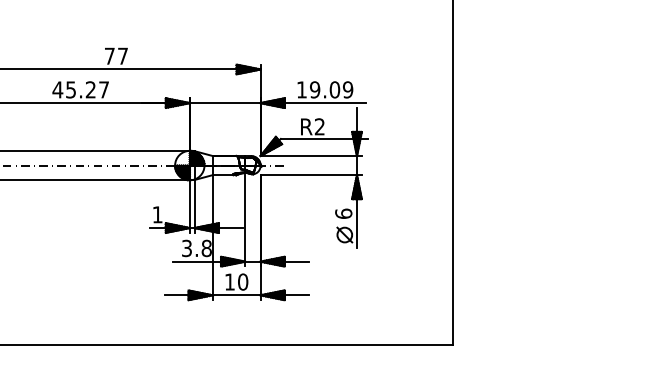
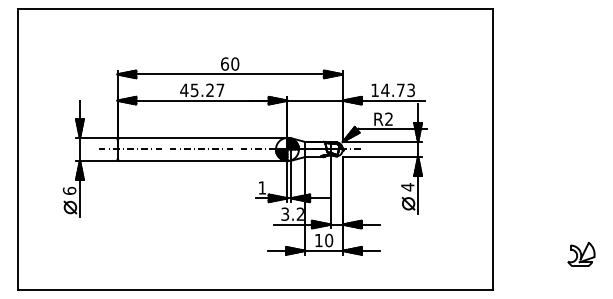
text: (116, 55) -> (230, 63), 77 -> 60
text: (331, 90) -> (398, 90), 19.09 -> 14.73
text: (343, 214) -> (407, 187), 6 -> 4
text: (205, 247) -> (299, 213), 3.8 -> 3.2
part: (566, 298) -> (581, 253), added

